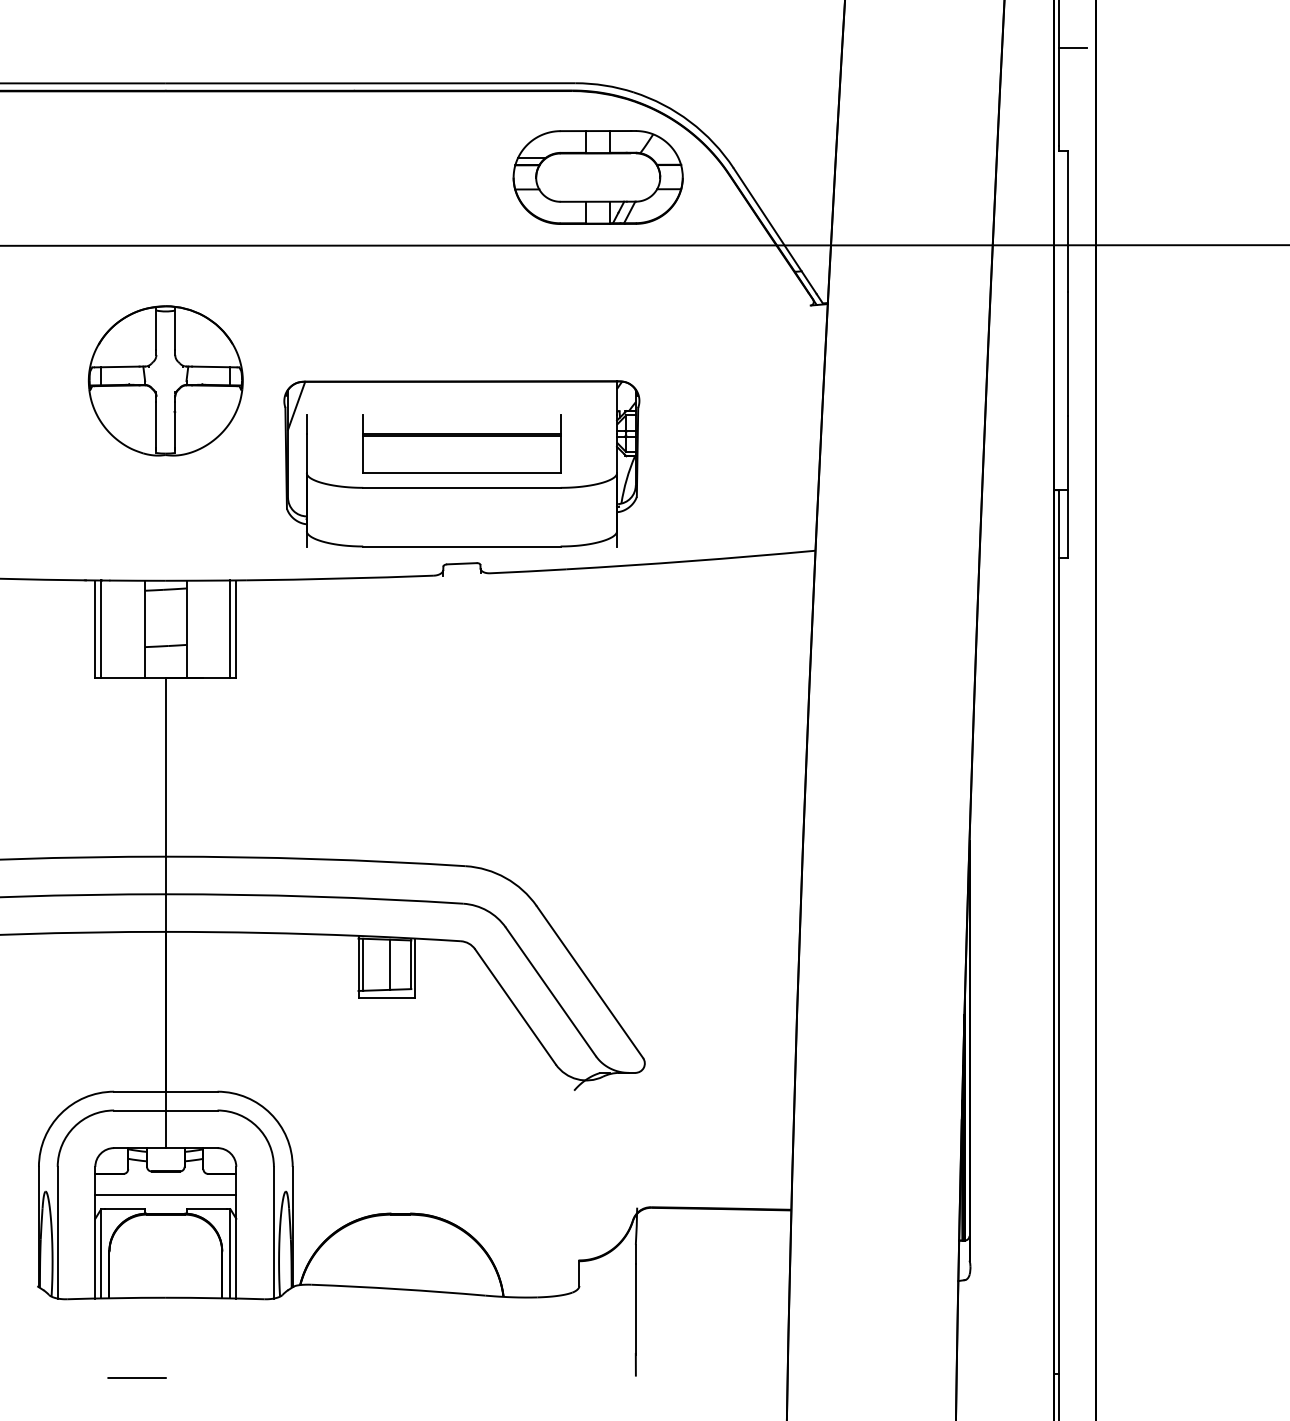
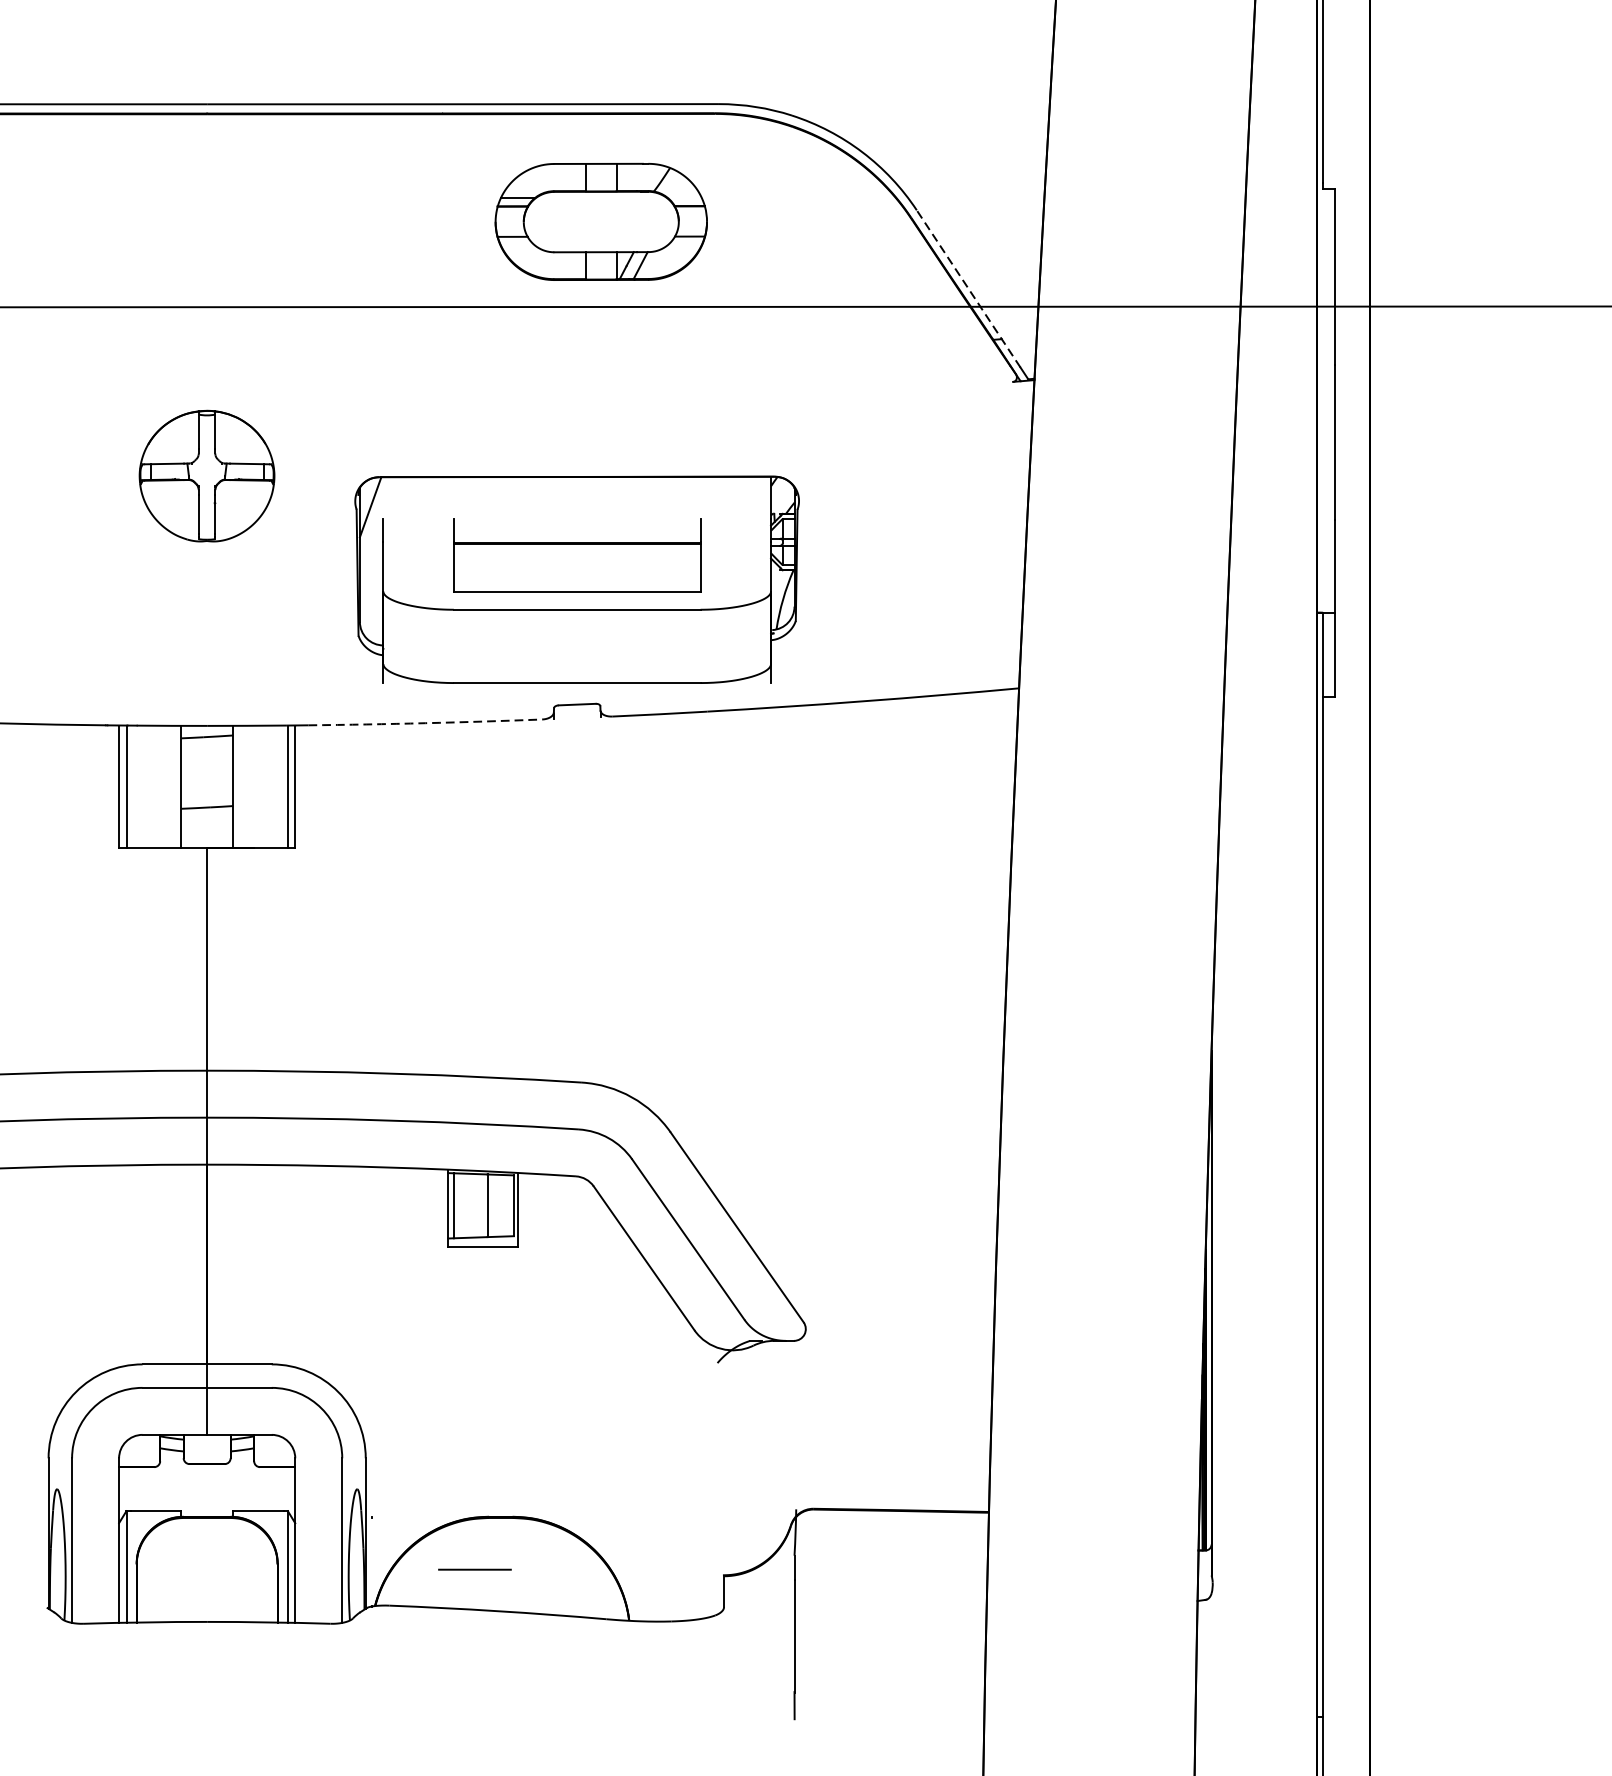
line: (1072, 48) -> (1340, 60), removed
part: (597, 177) -> (600, 221), moved
line: (774, 230) -> (967, 288), solid -> dashed
part: (165, 380) -> (206, 475), size x0.7
arc: (340, 578) -> (425, 723), solid -> dashed
line: (165, 1195) -> (206, 1494), removed
line: (136, 1377) -> (474, 1569), moved

